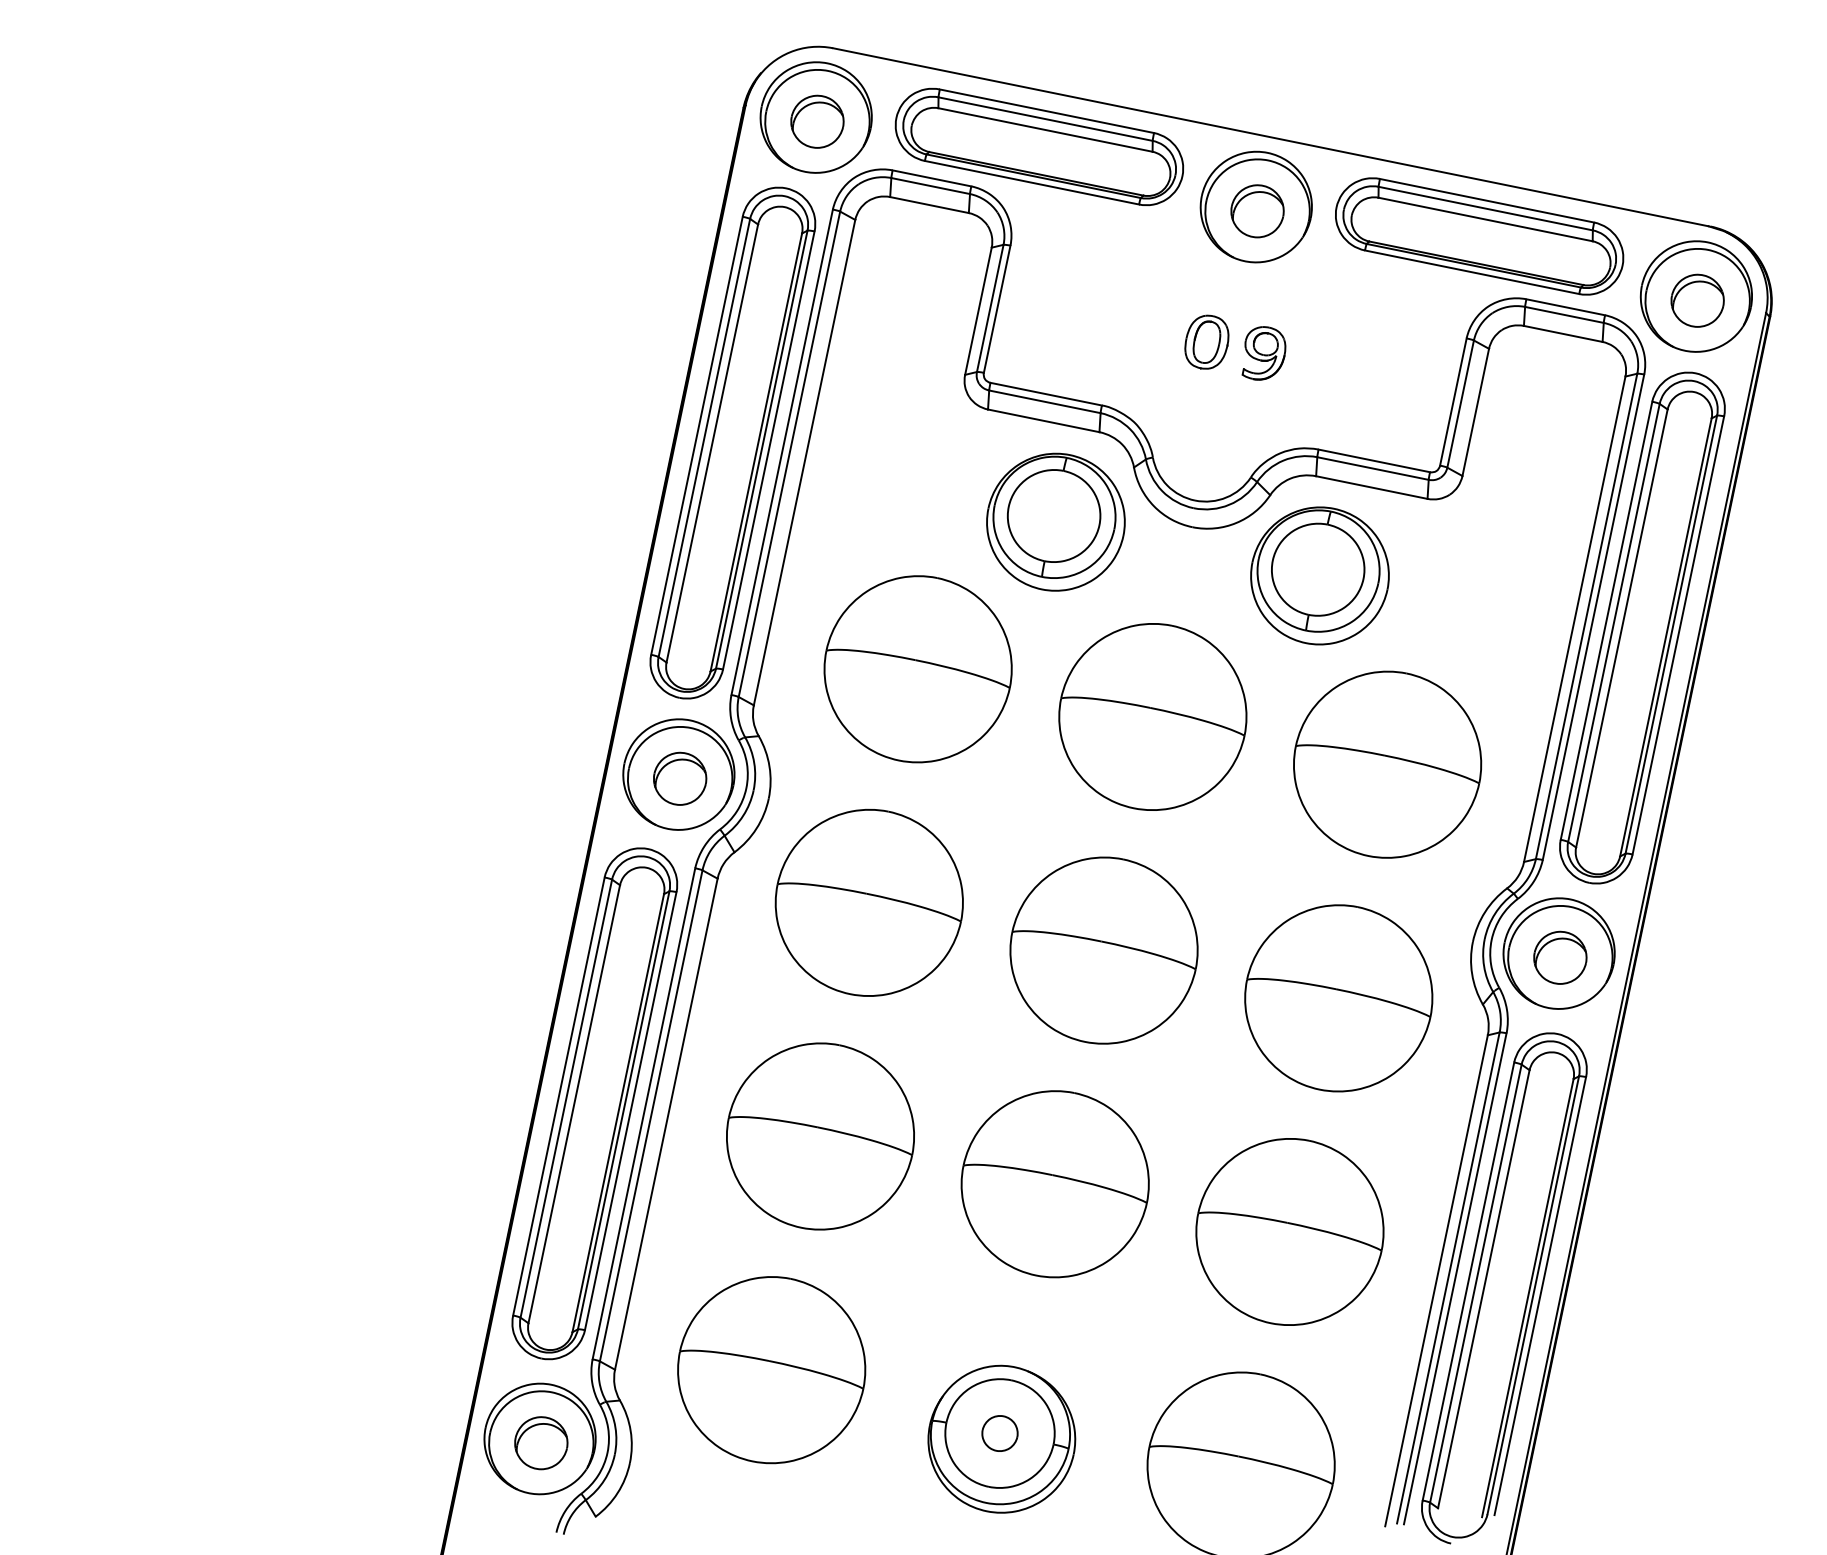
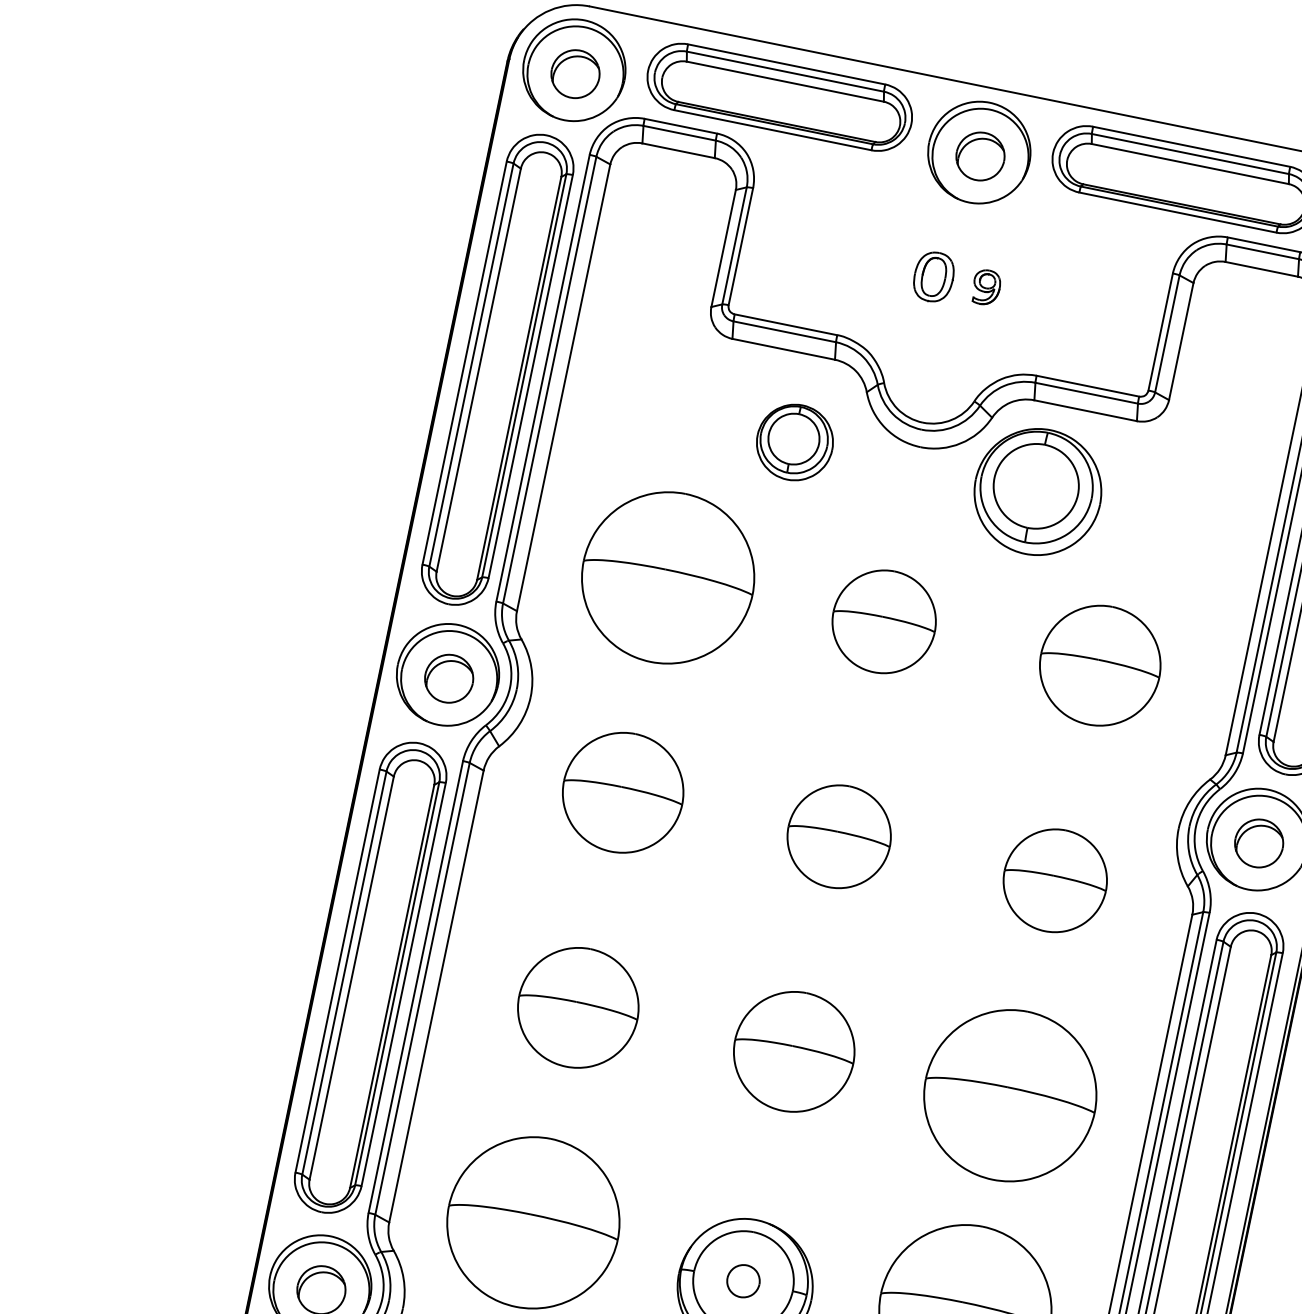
part: (1263, 353) -> (985, 287), size x0.7
part: (1055, 521) -> (794, 441), size x0.6
part: (1152, 716) -> (883, 621), size x0.6
part: (1387, 764) -> (1100, 665), size x0.7
part: (868, 902) -> (622, 792), size x0.7
part: (1103, 950) -> (838, 836), size x0.6
part: (1338, 998) -> (1054, 880), size x0.6
part: (820, 1136) -> (578, 1007), size x0.7
part: (1054, 1184) -> (793, 1052), size x0.7

